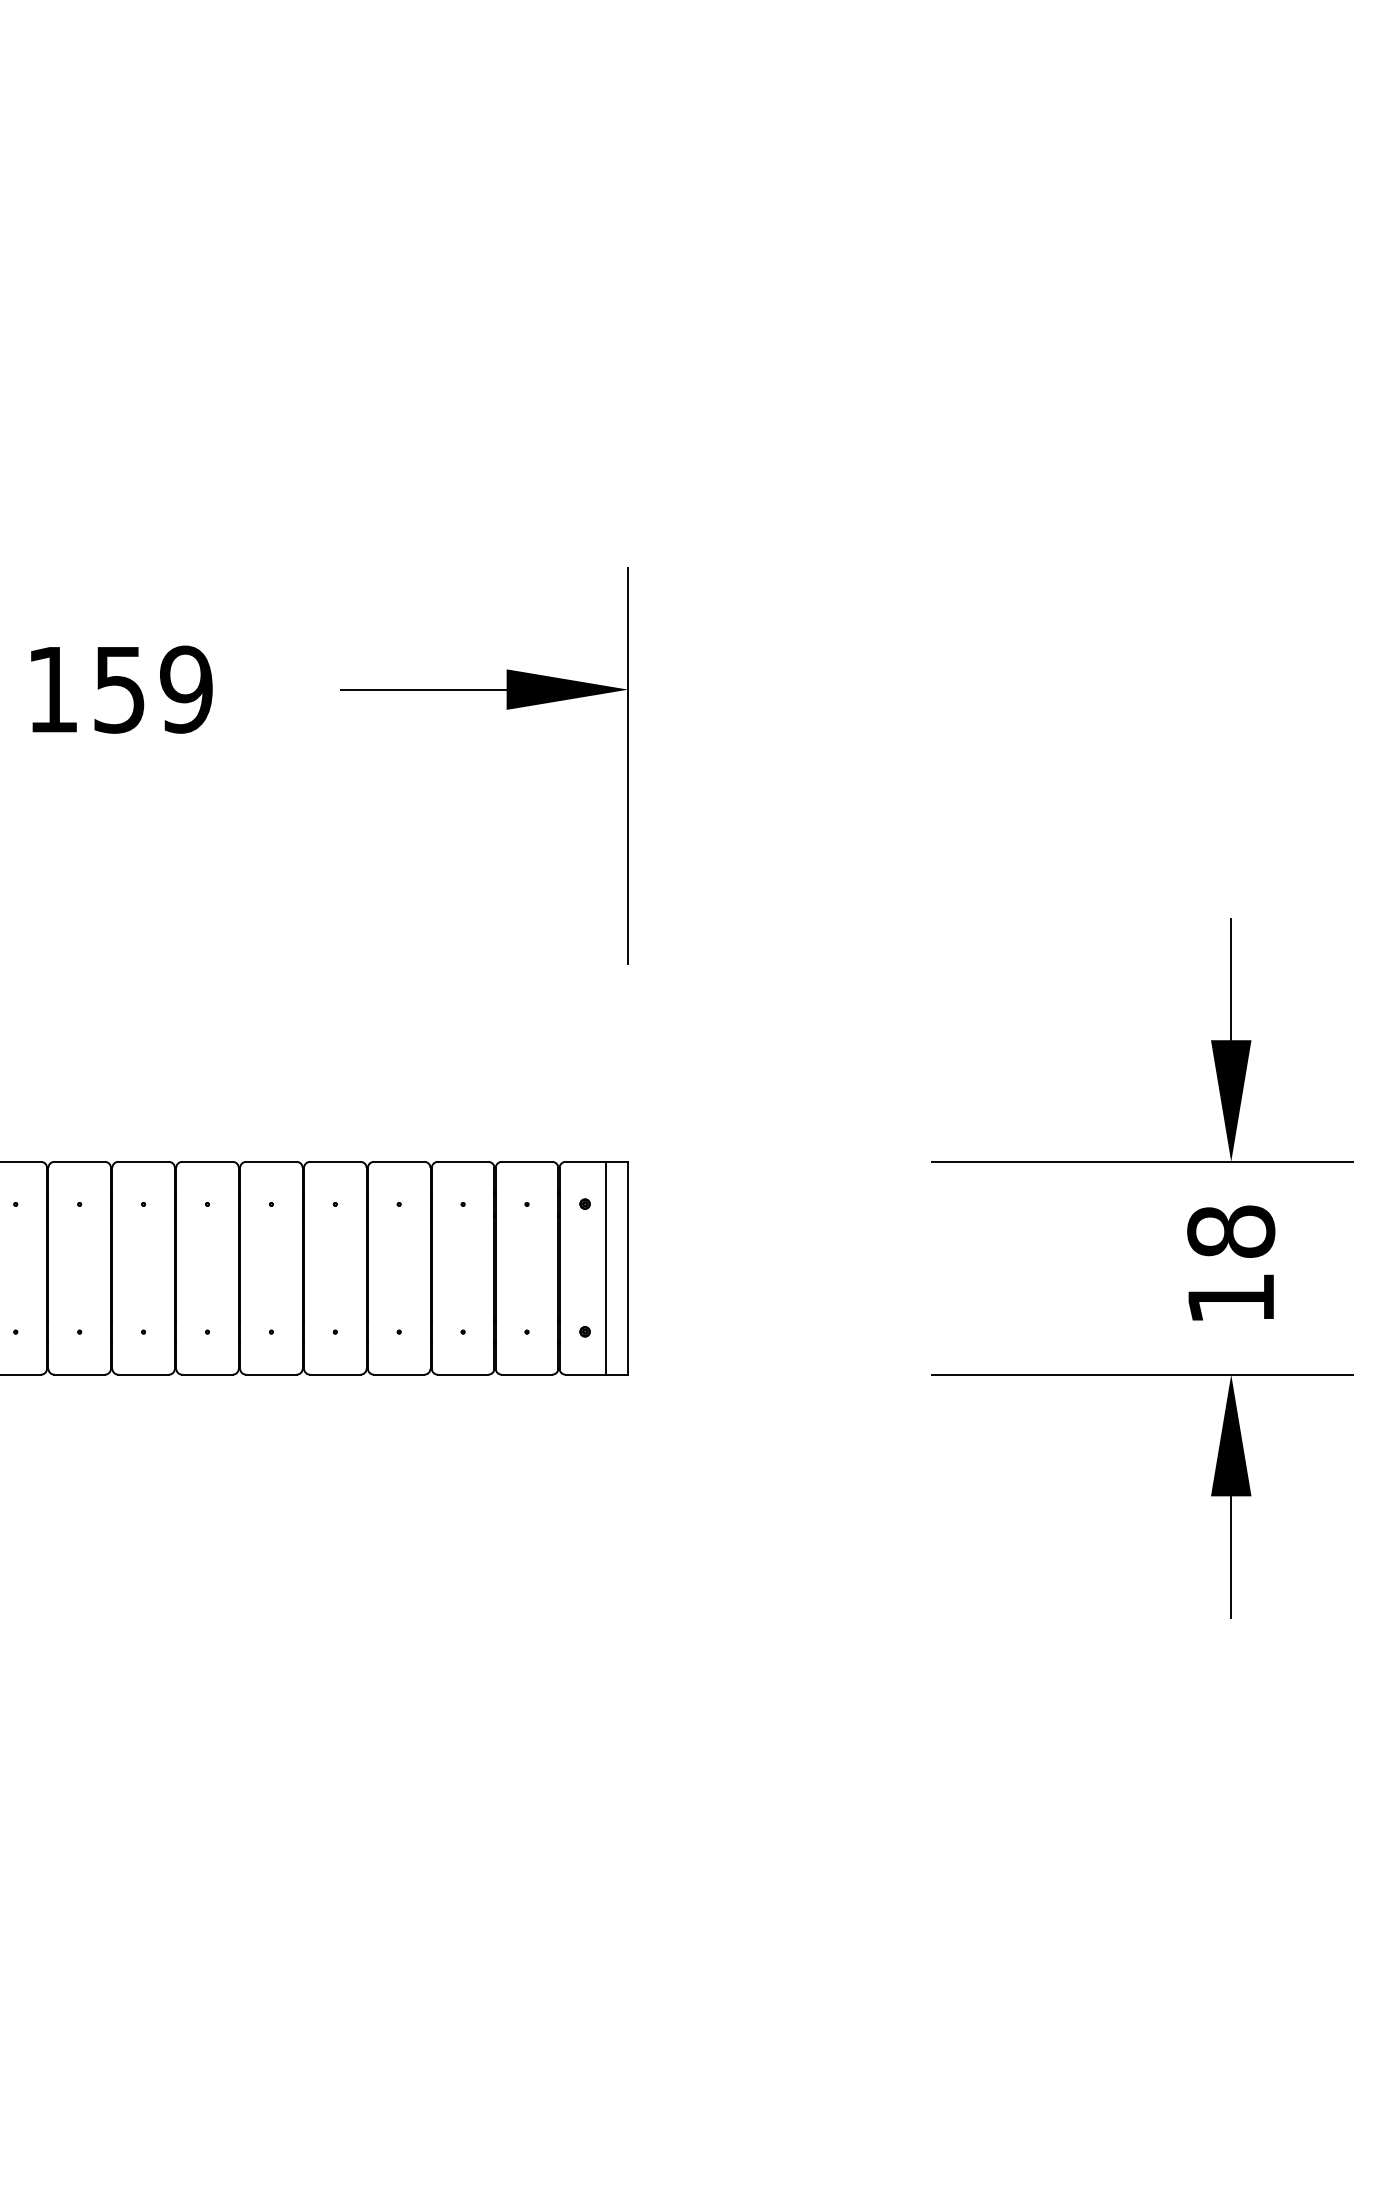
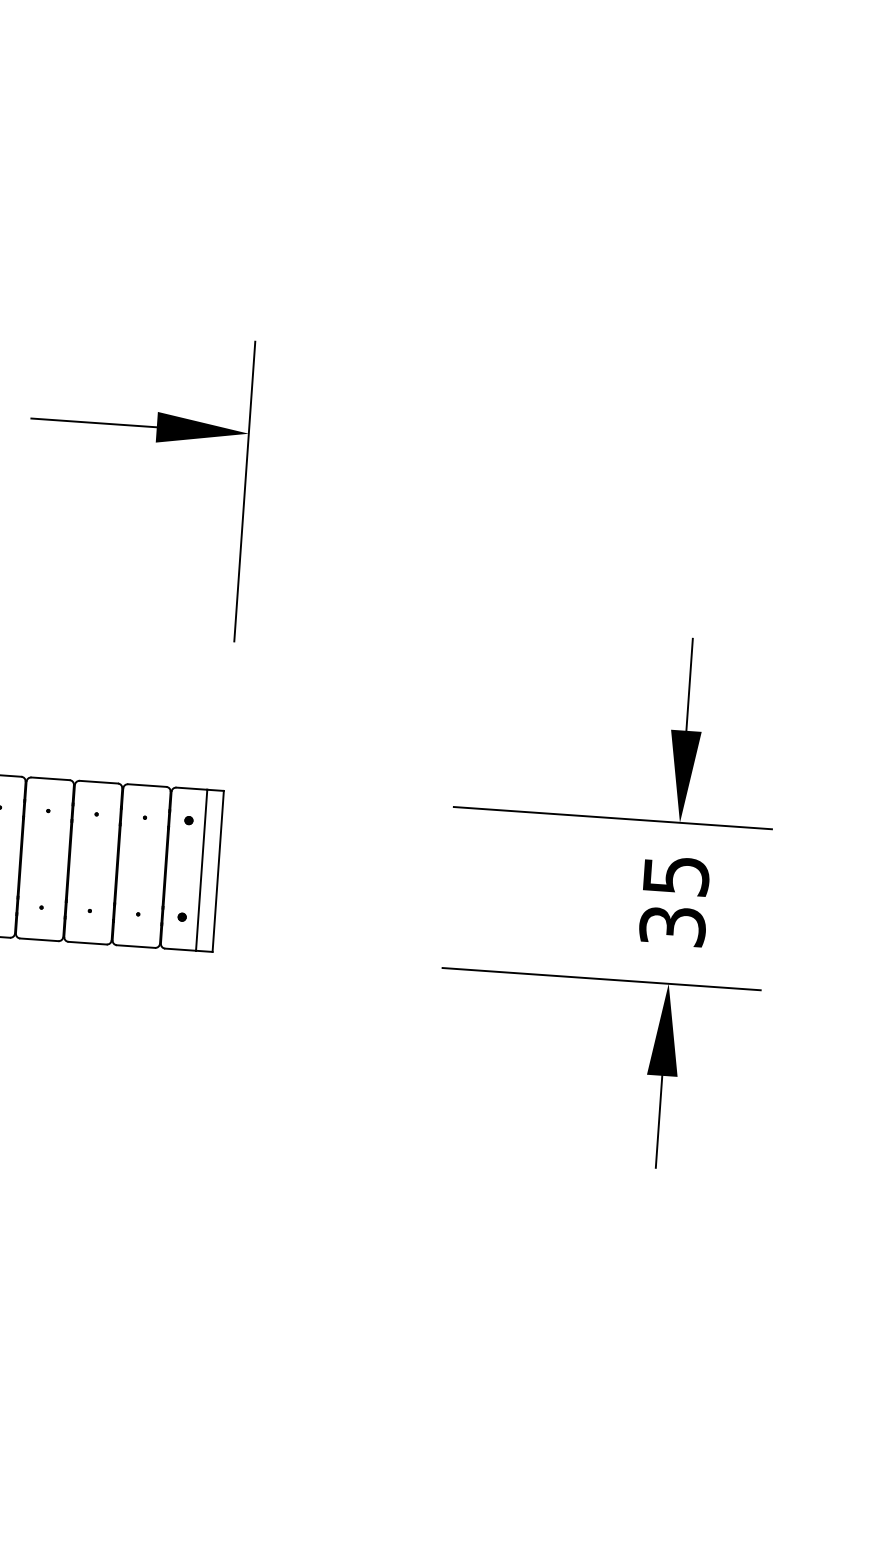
text: (1231, 1264) -> (674, 900), 18 -> 35

